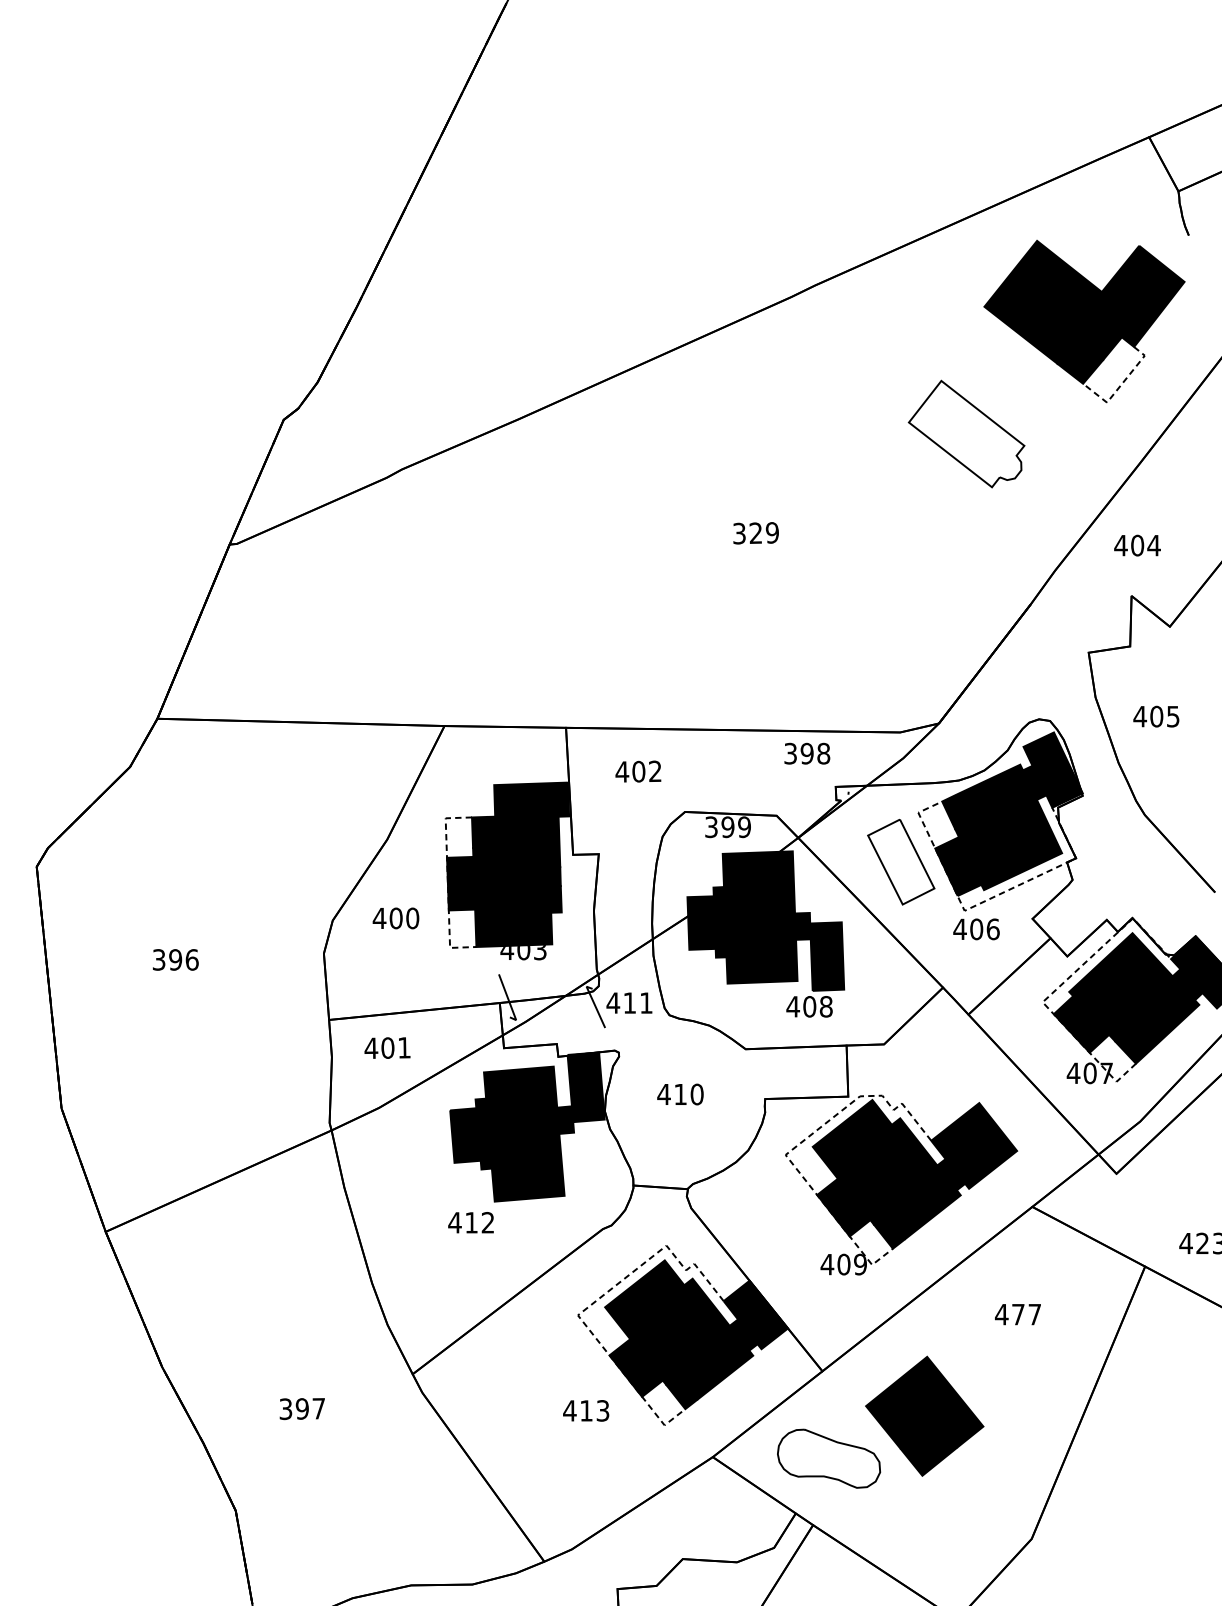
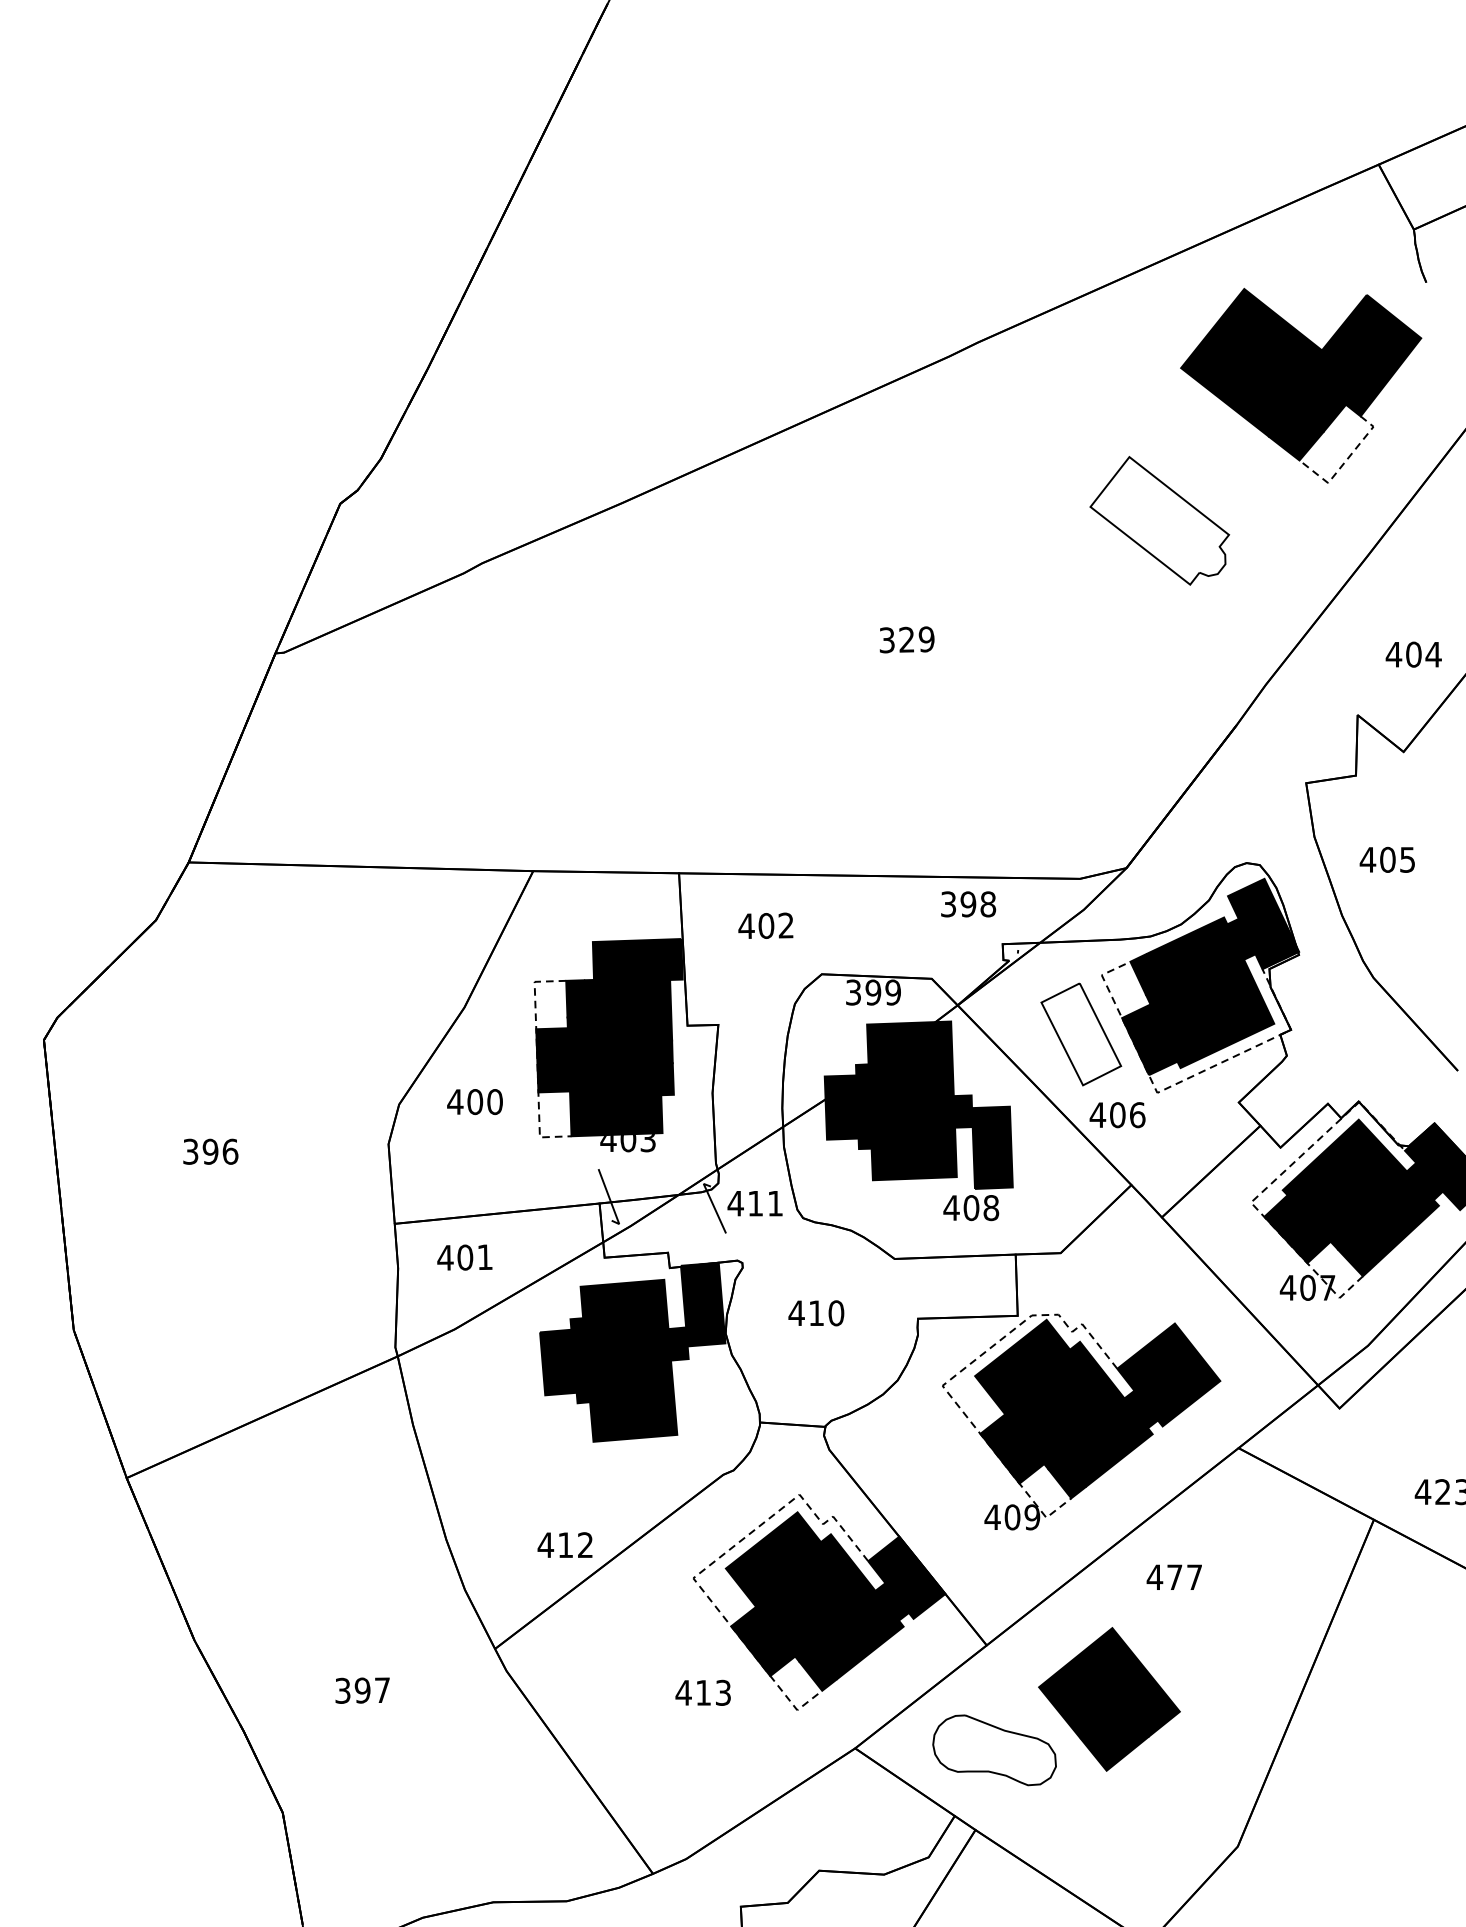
text: (1137, 545) -> (1413, 654), moved
text: (976, 929) -> (1117, 1115), moved
text: (470, 1222) -> (564, 1544), moved
text: (1017, 1313) -> (1173, 1576), moved

